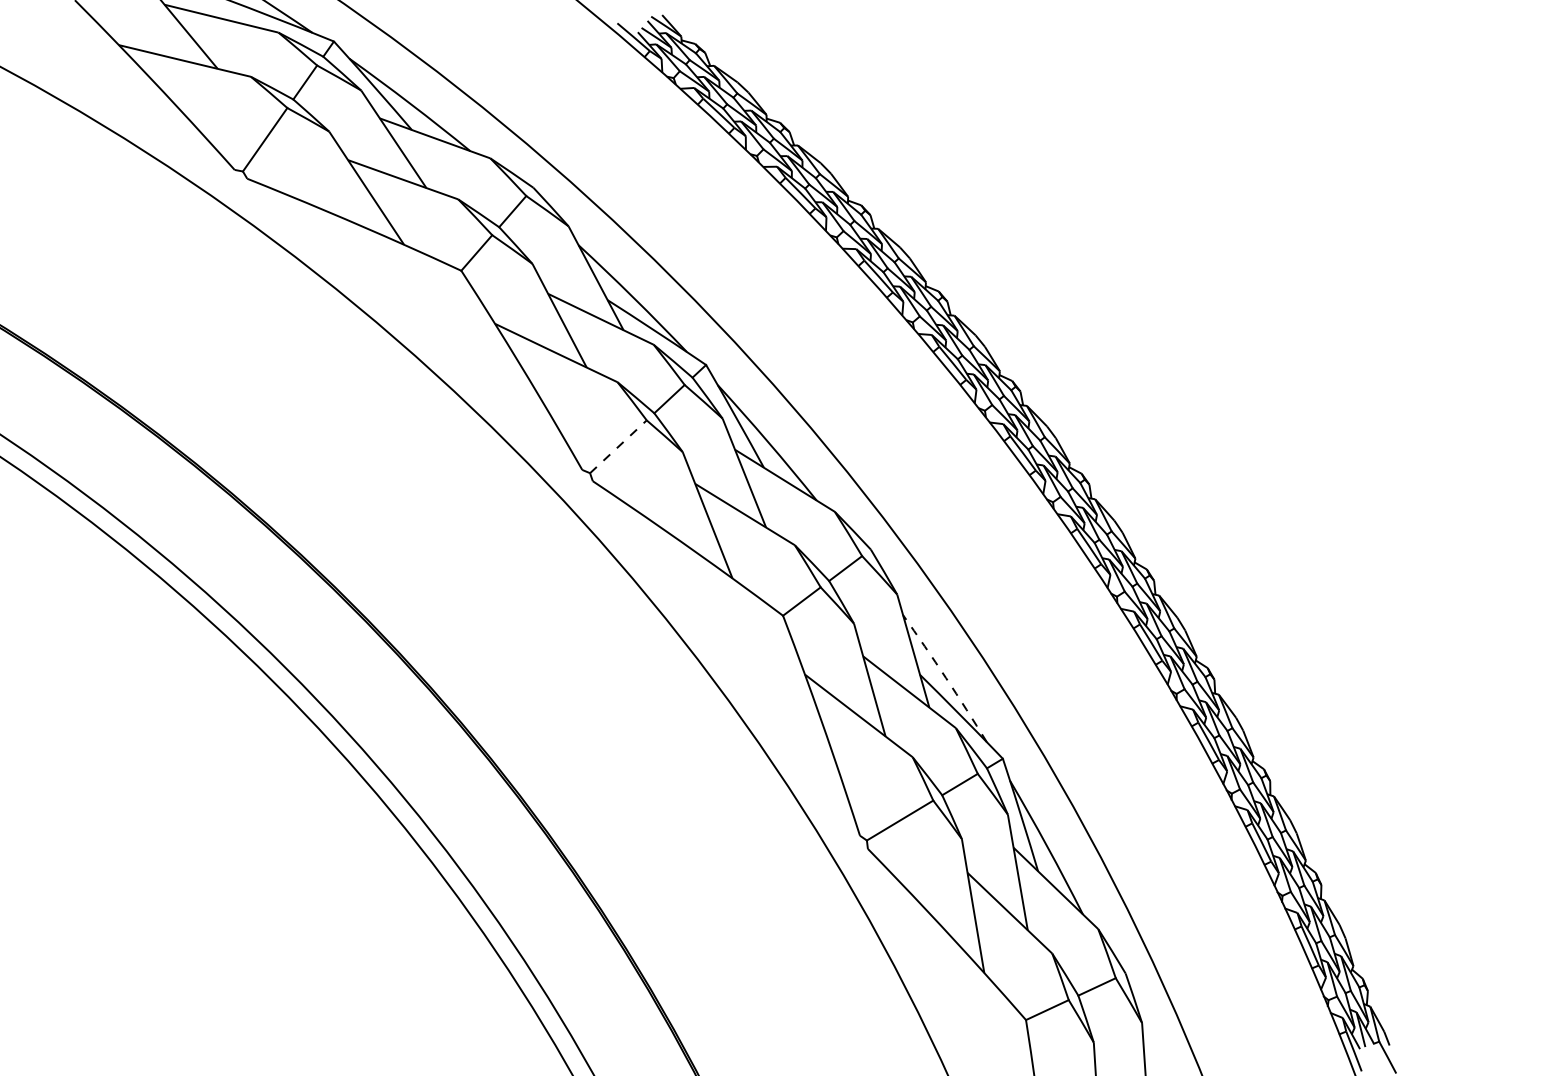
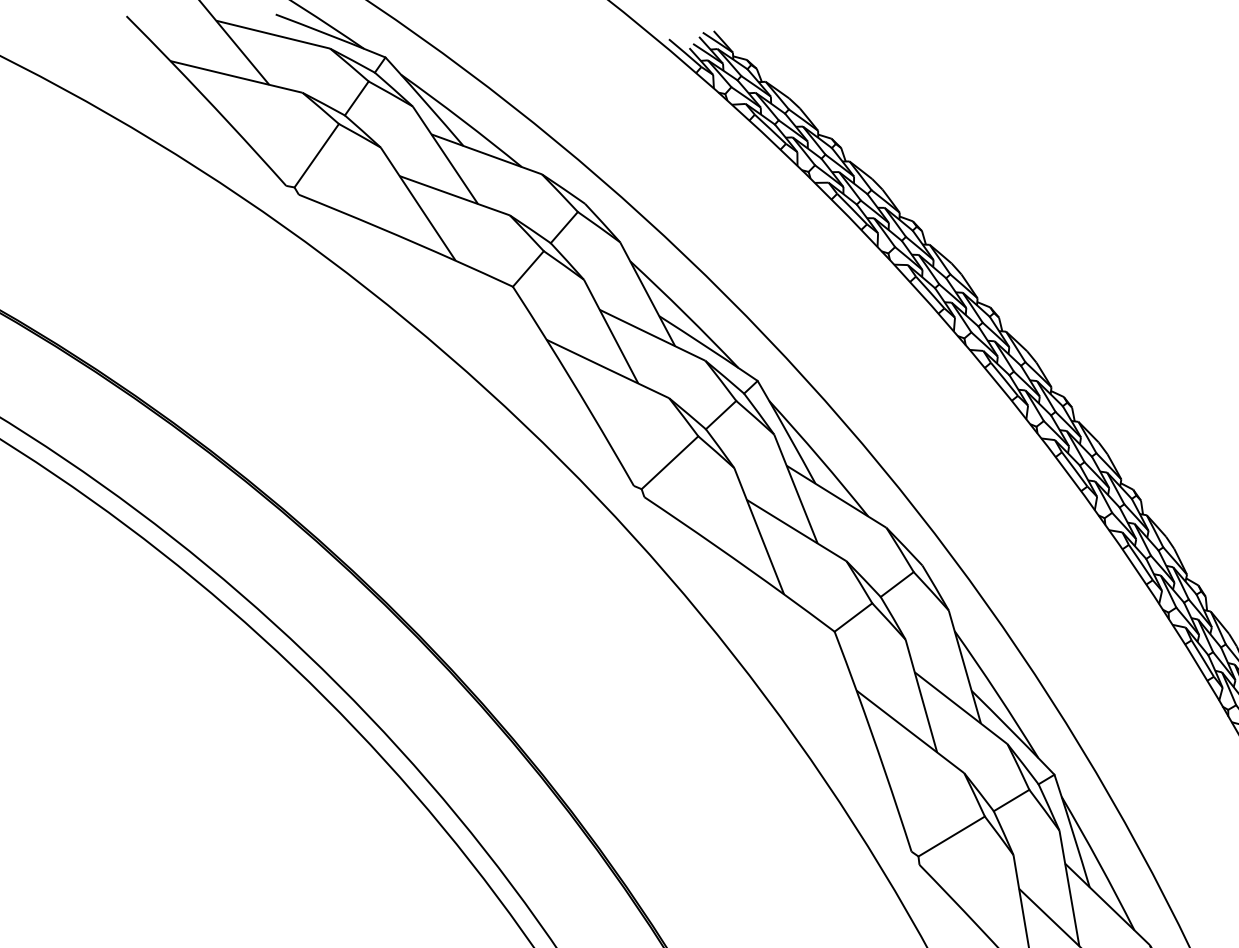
line: (618, 446) -> (670, 462), dashed -> solid
arc: (945, 677) -> (997, 693), dashed -> solid

